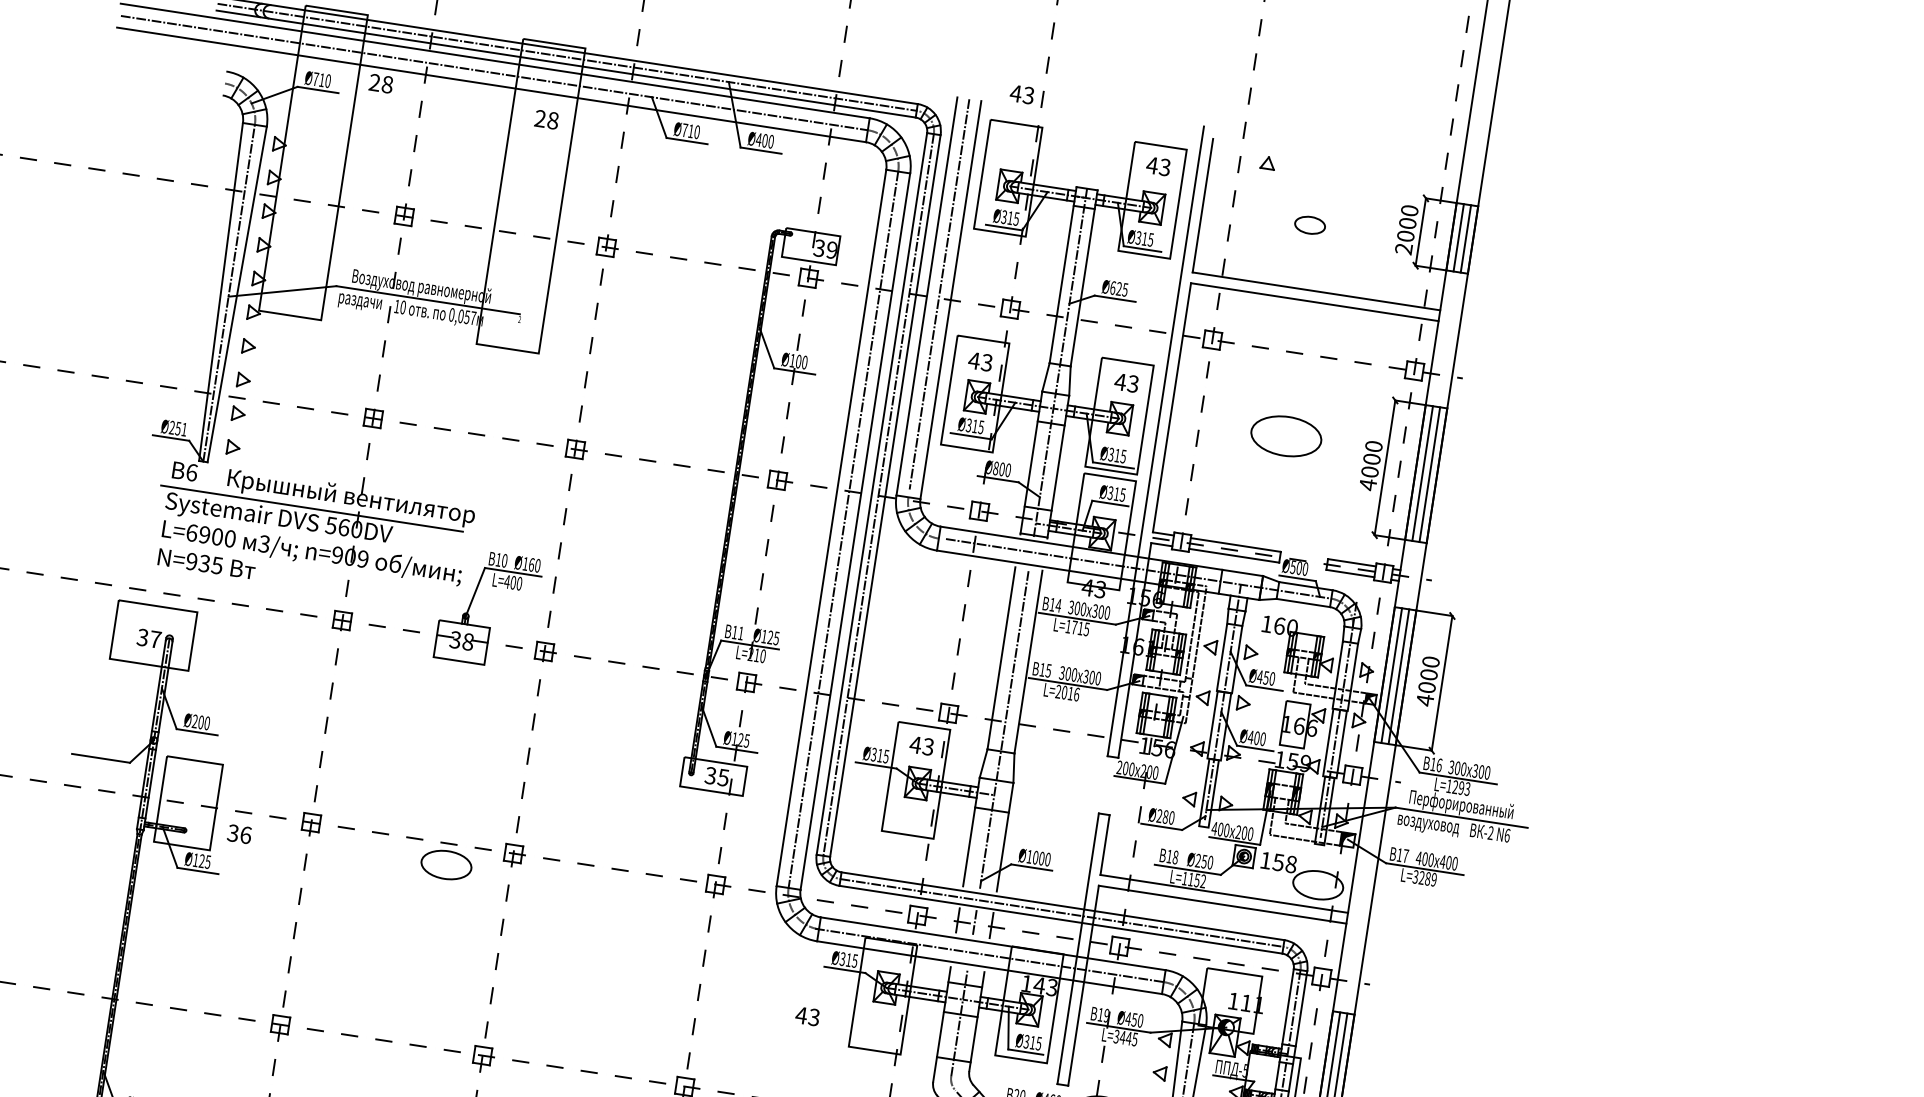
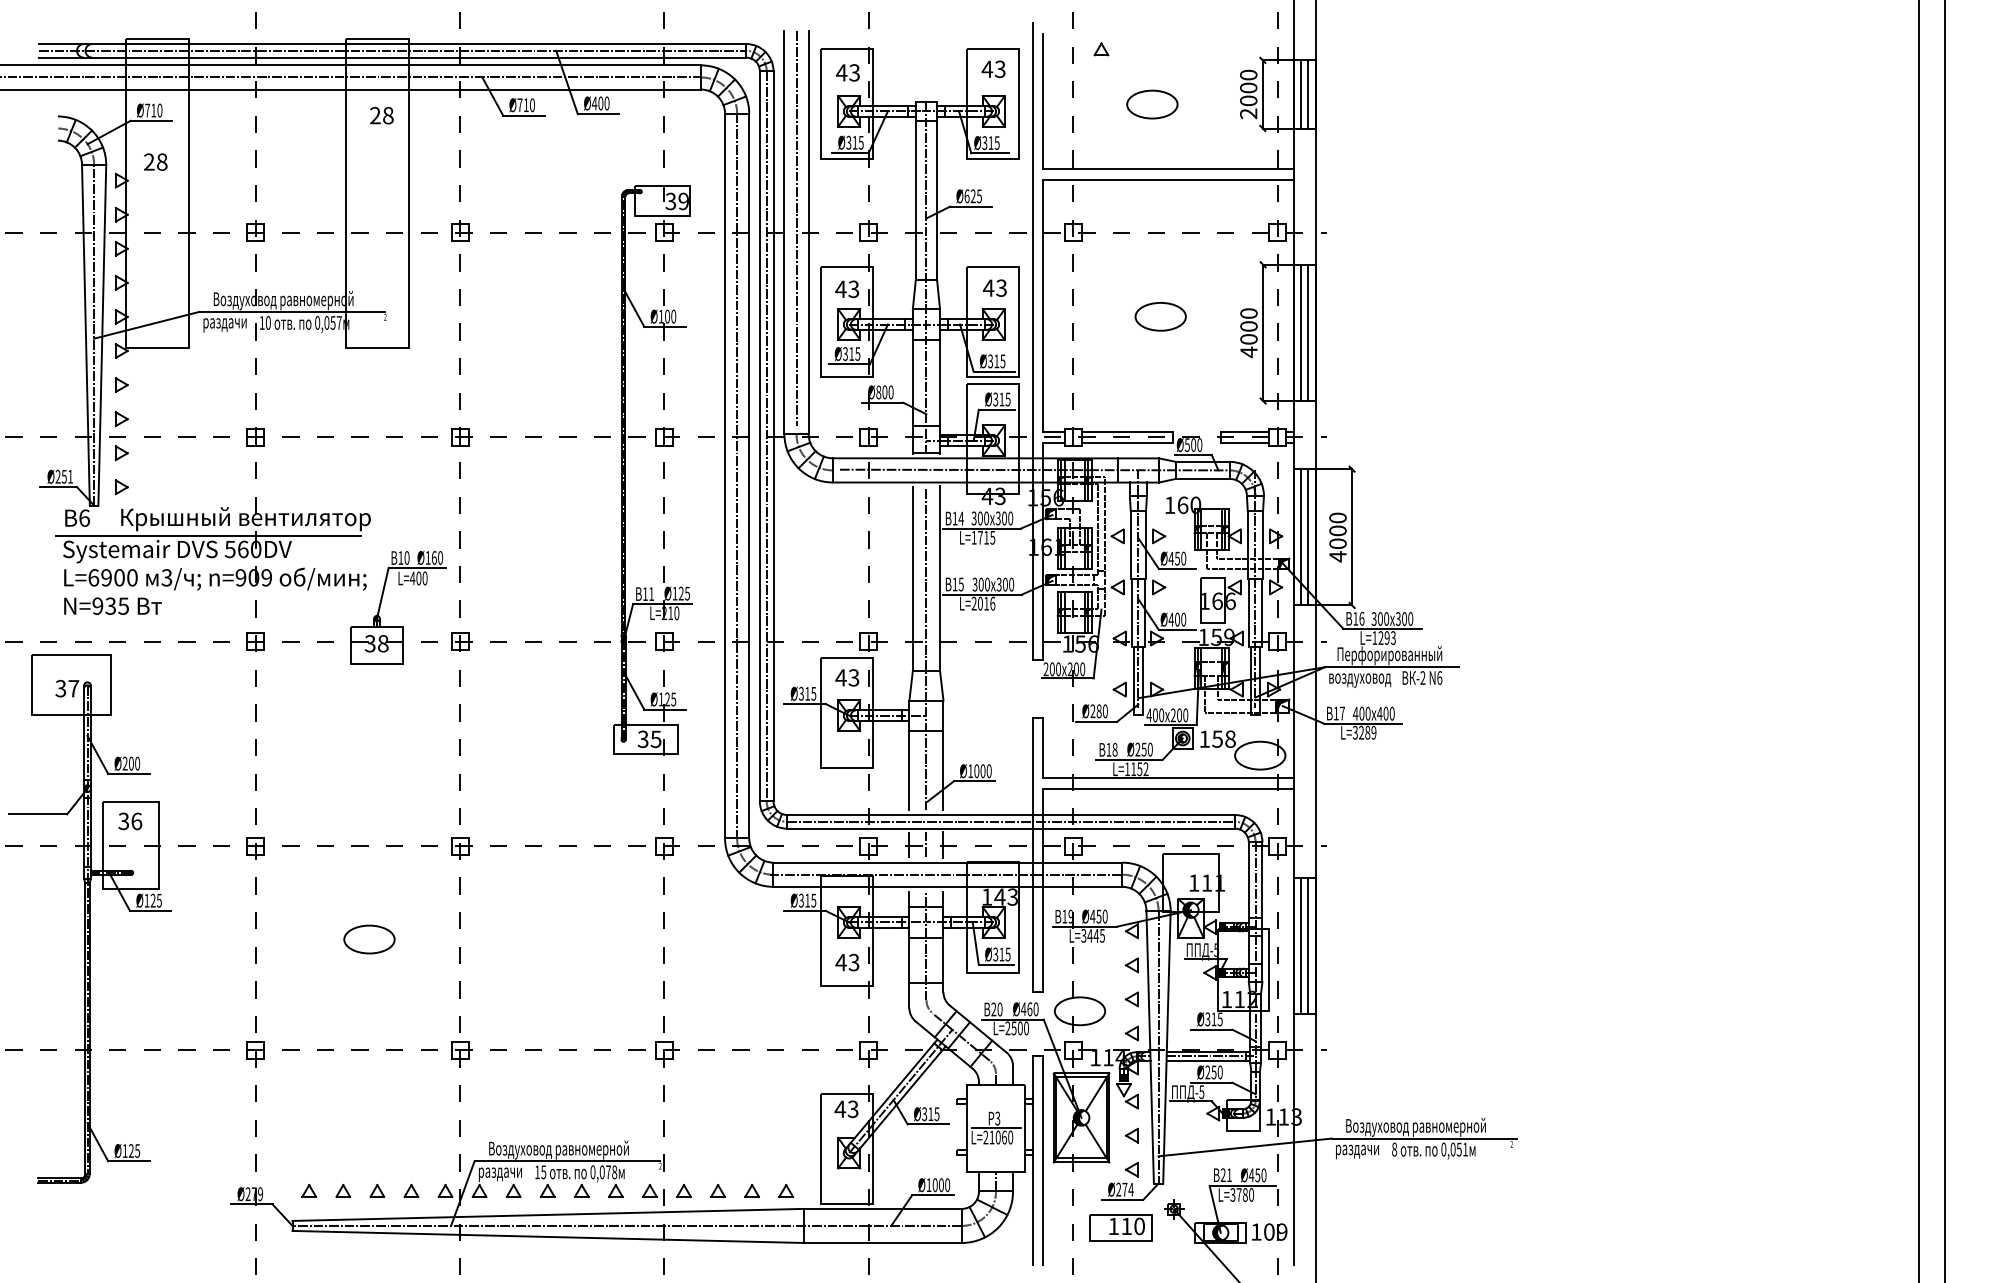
text: (381, 83) -> (155, 161), moved
text: (1021, 94) -> (847, 72), moved
part: (1310, 225) -> (1152, 104), size x1.67
part: (1286, 436) -> (1160, 316), size x0.71
text: (239, 834) -> (130, 821), moved
part: (446, 865) -> (369, 939), moved
text: (807, 1016) -> (847, 962), moved

